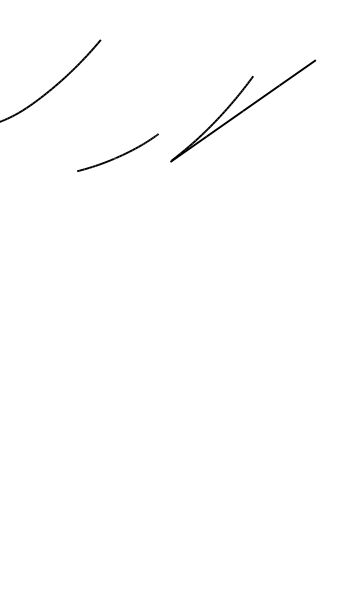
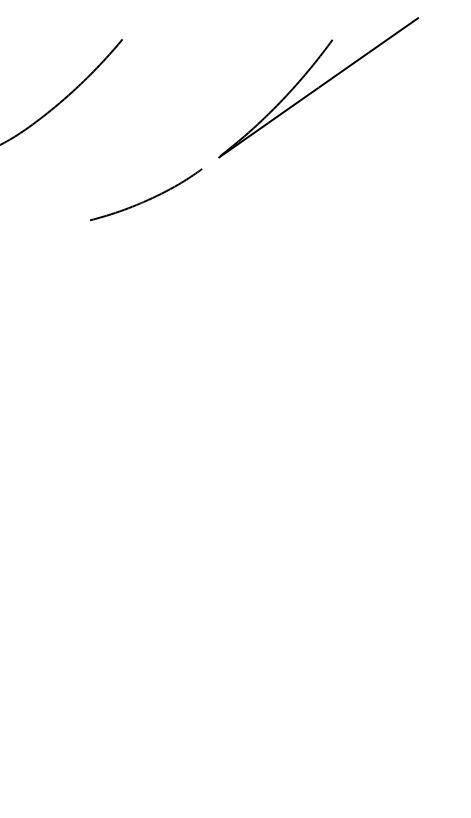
part: (243, 110) -> (319, 87), moved

